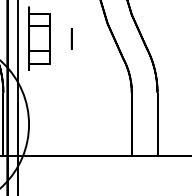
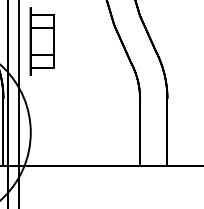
circle: (71, 38) -> (75, 41), removed

